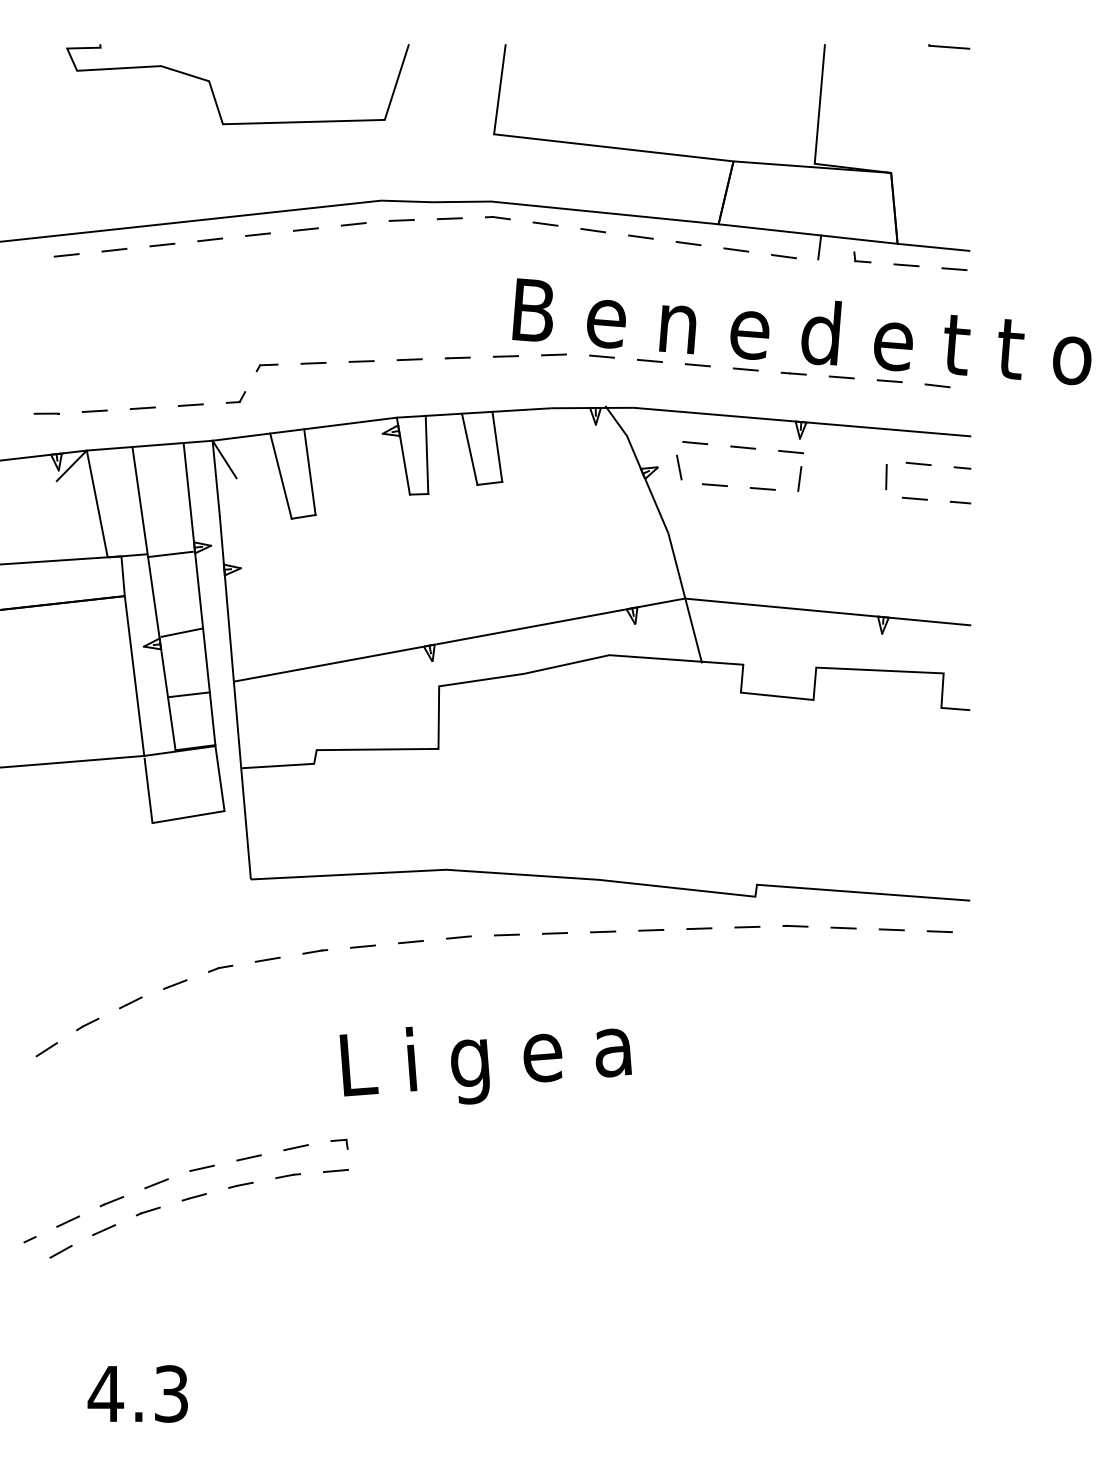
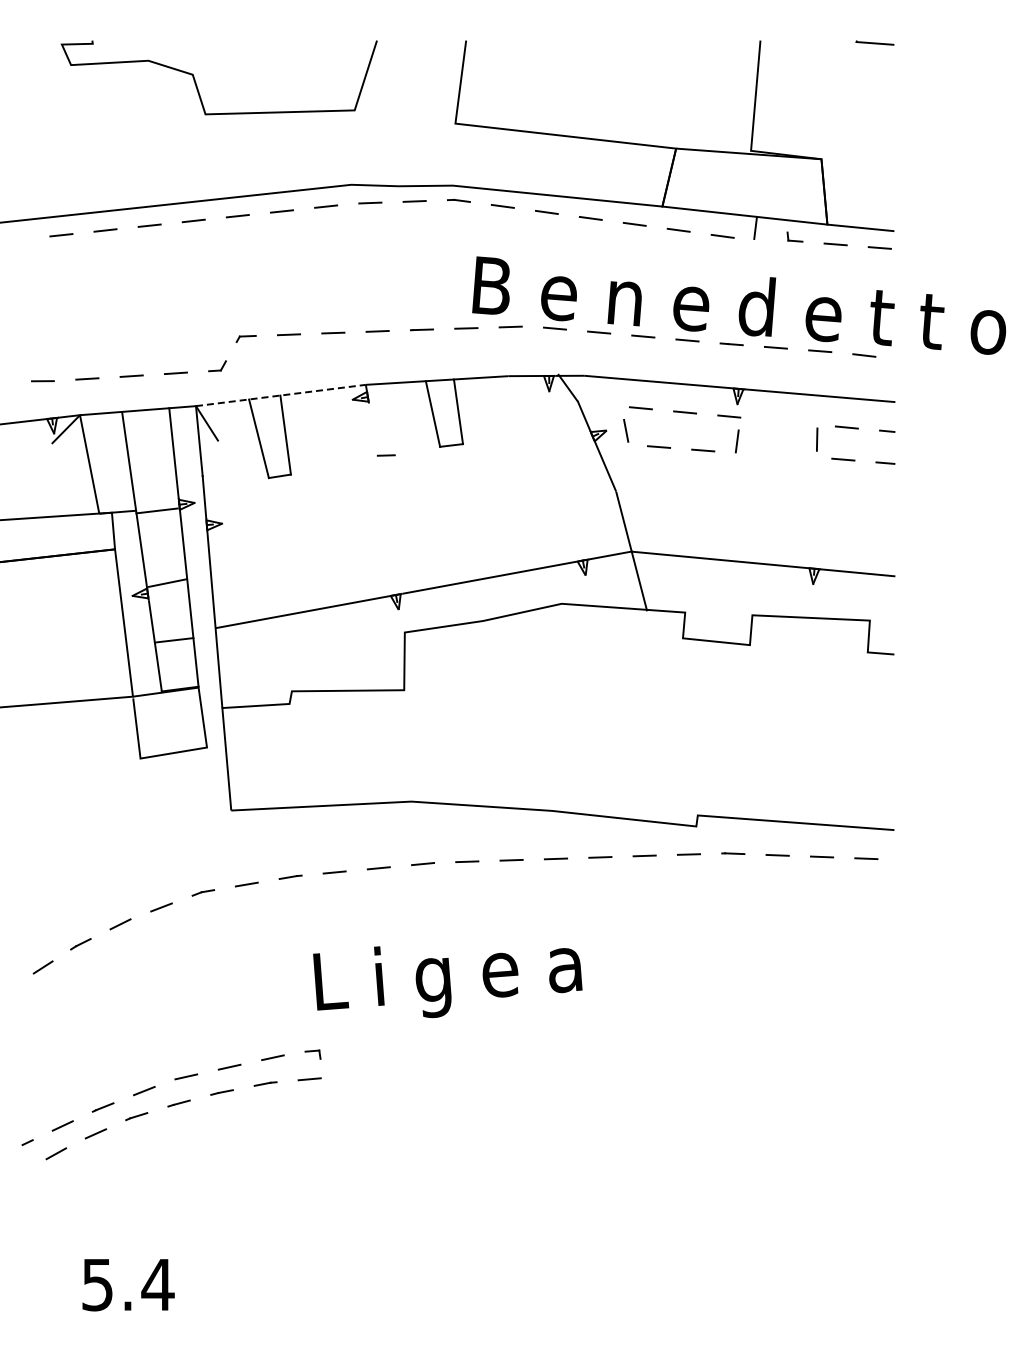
line: (304, 429) -> (280, 395), solid -> dashed
line: (426, 455) -> (393, 419), removed
line: (405, 466) -> (373, 429), removed
text: (138, 1393) -> (127, 1284), 4.3 -> 5.4

